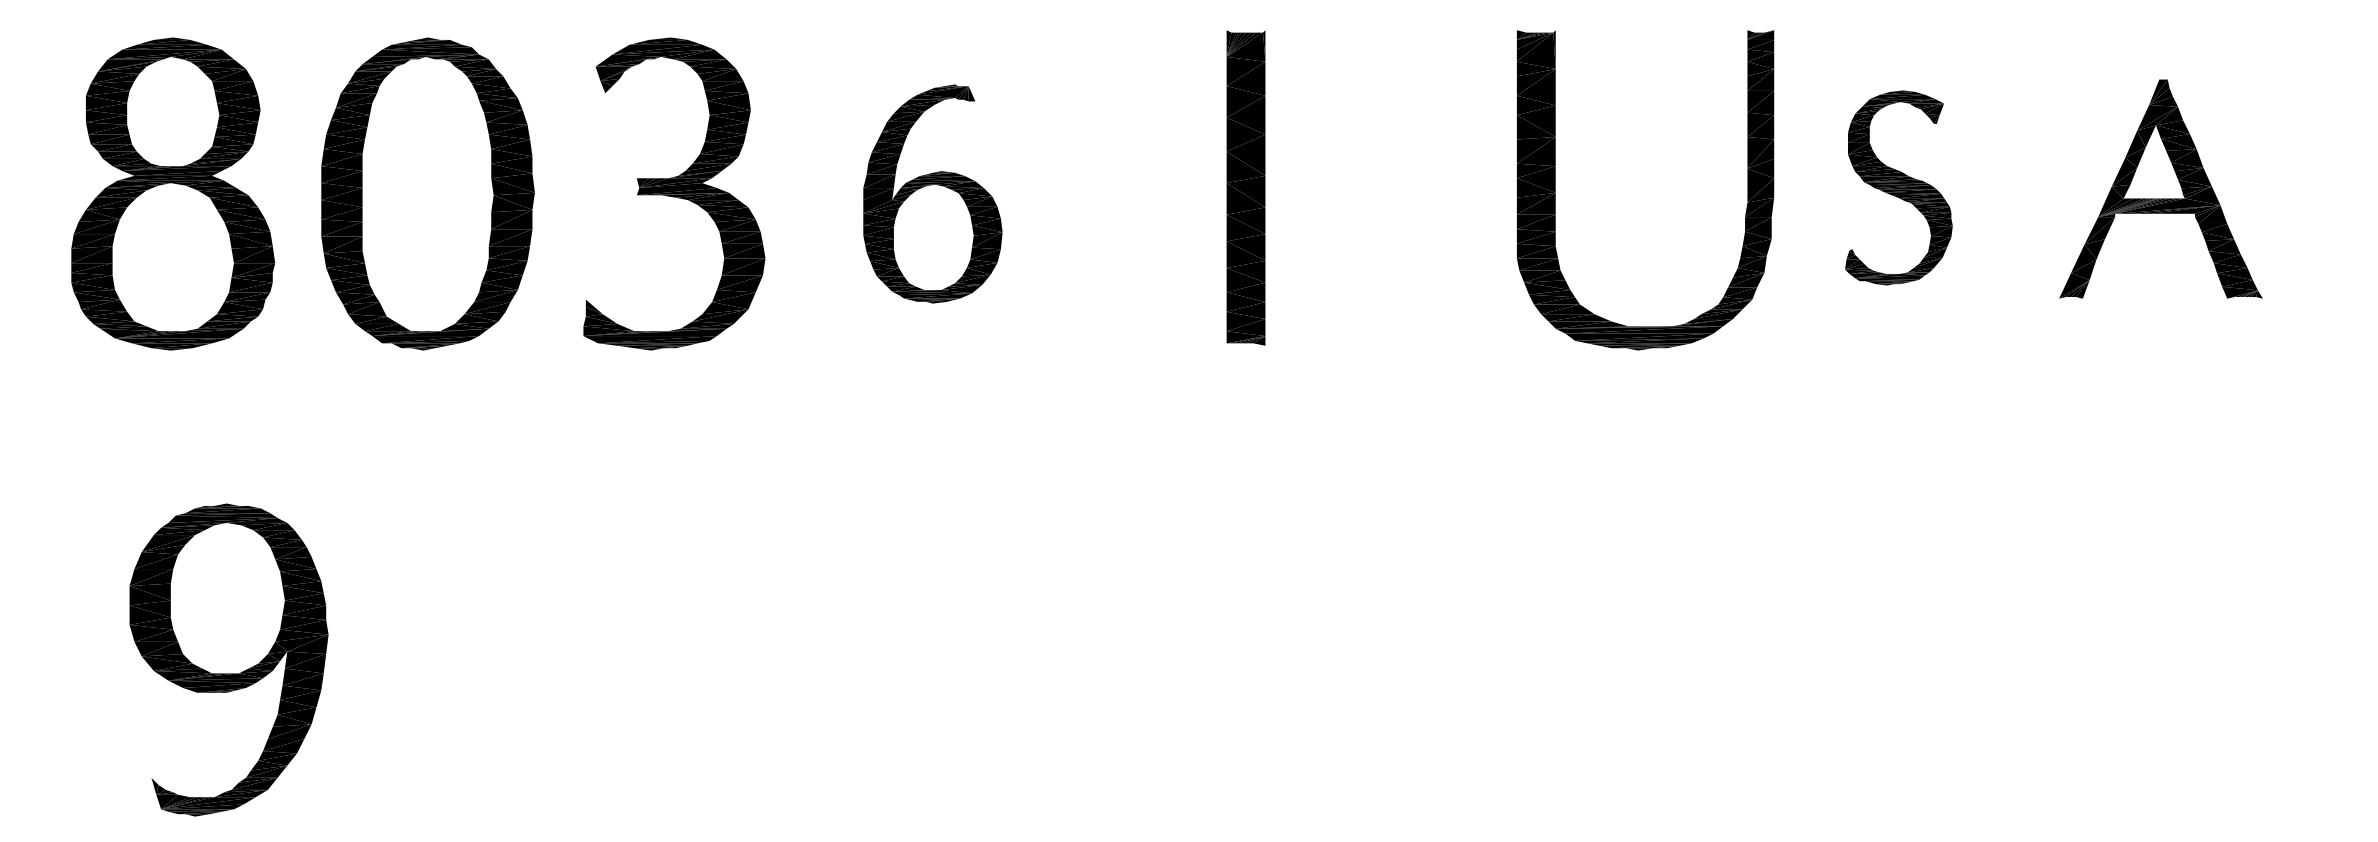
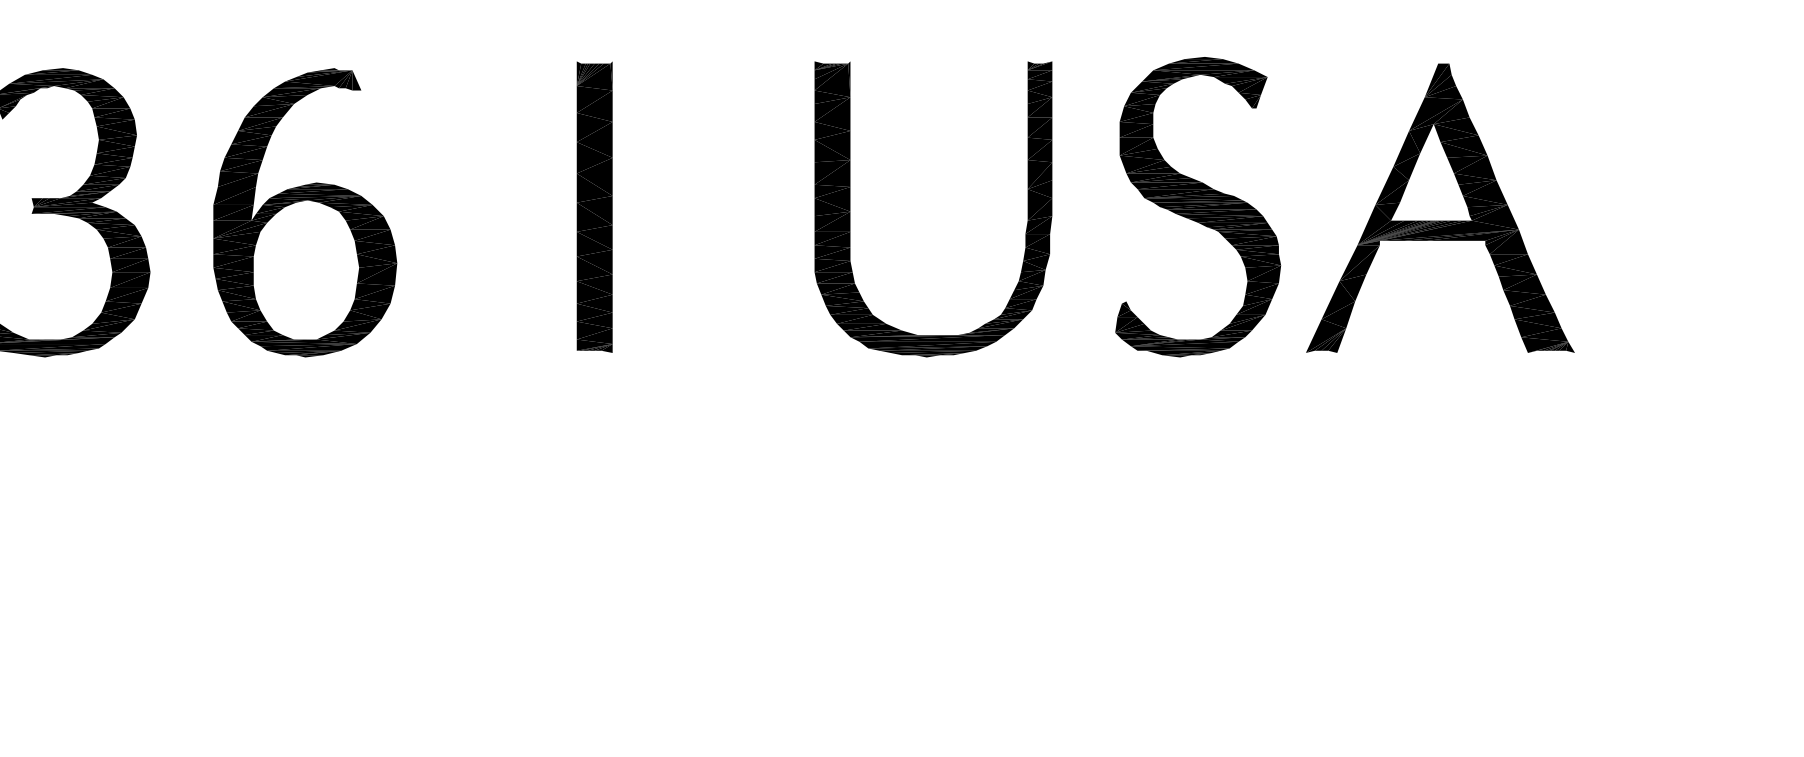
part: (1898, 187) -> (1197, 206), size x1.67
part: (2160, 188) -> (1439, 207), size x1.43
part: (1555, 190) -> (850, 209), moved
part: (932, 193) -> (304, 212), size x1.43

